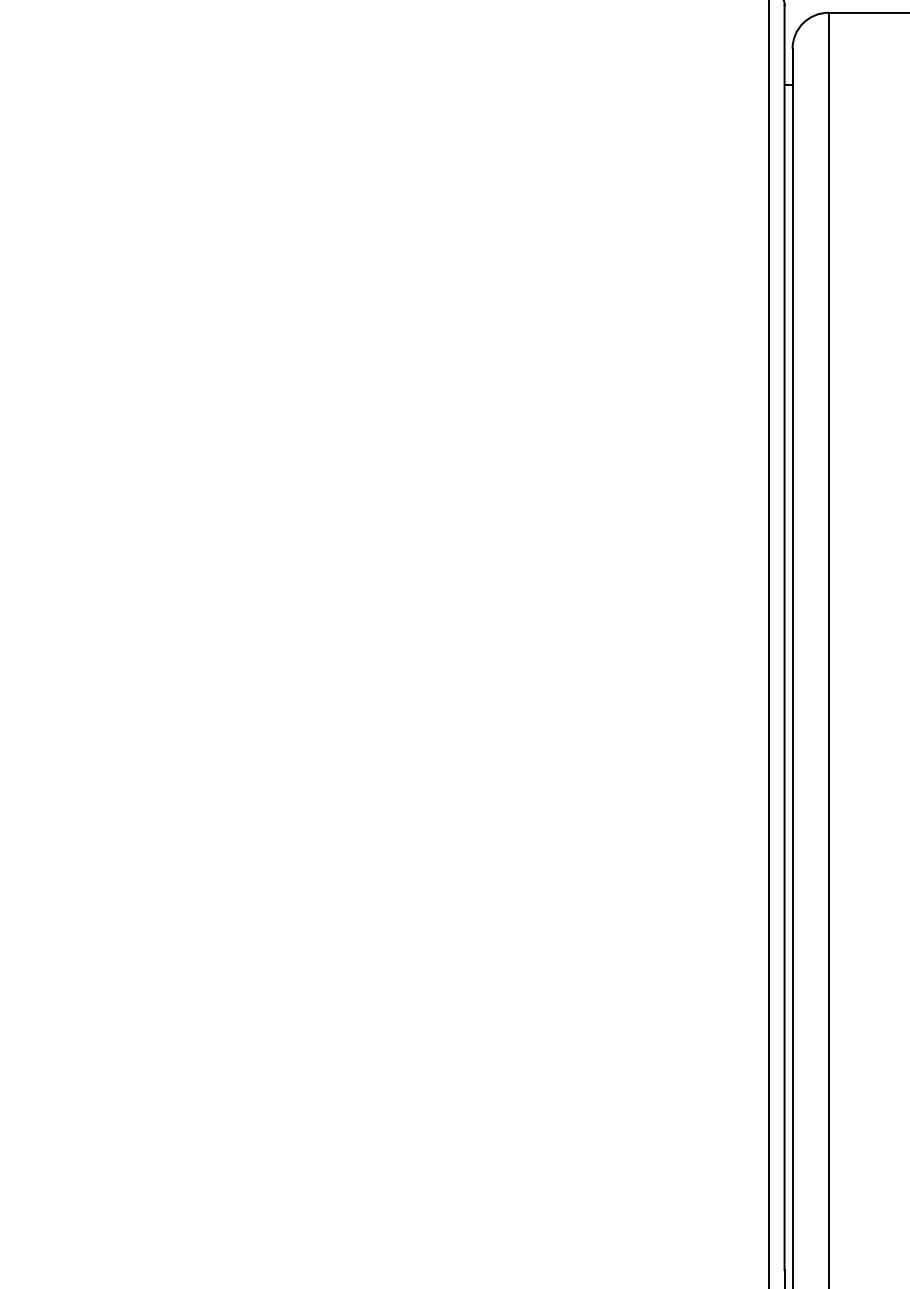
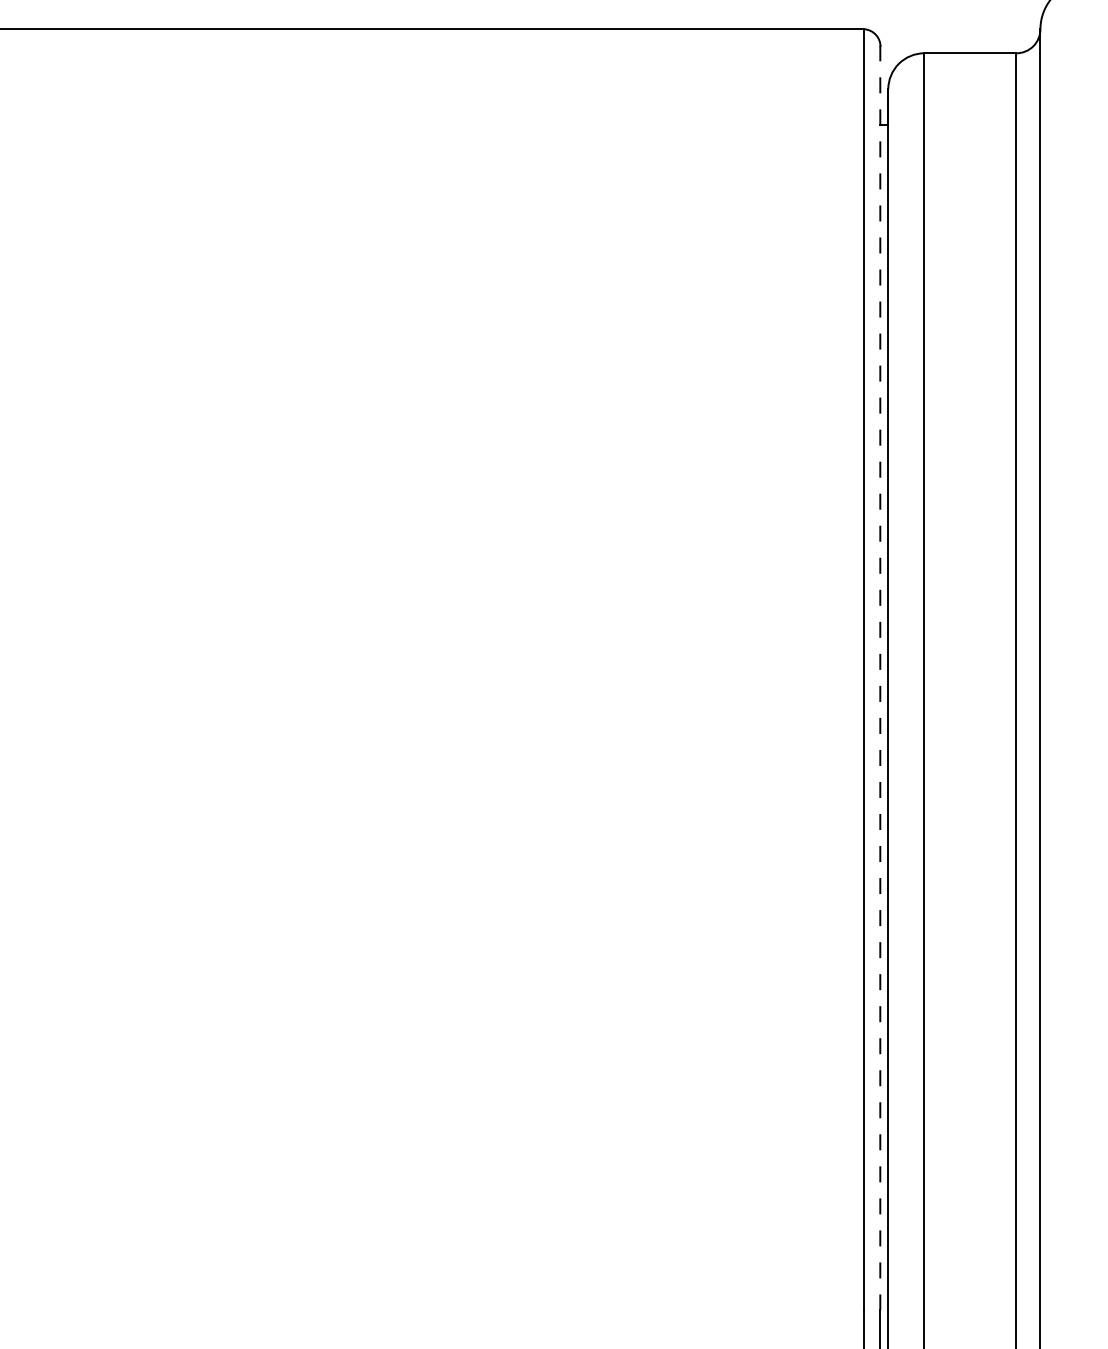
line: (784, 636) -> (880, 677), solid -> dashed

